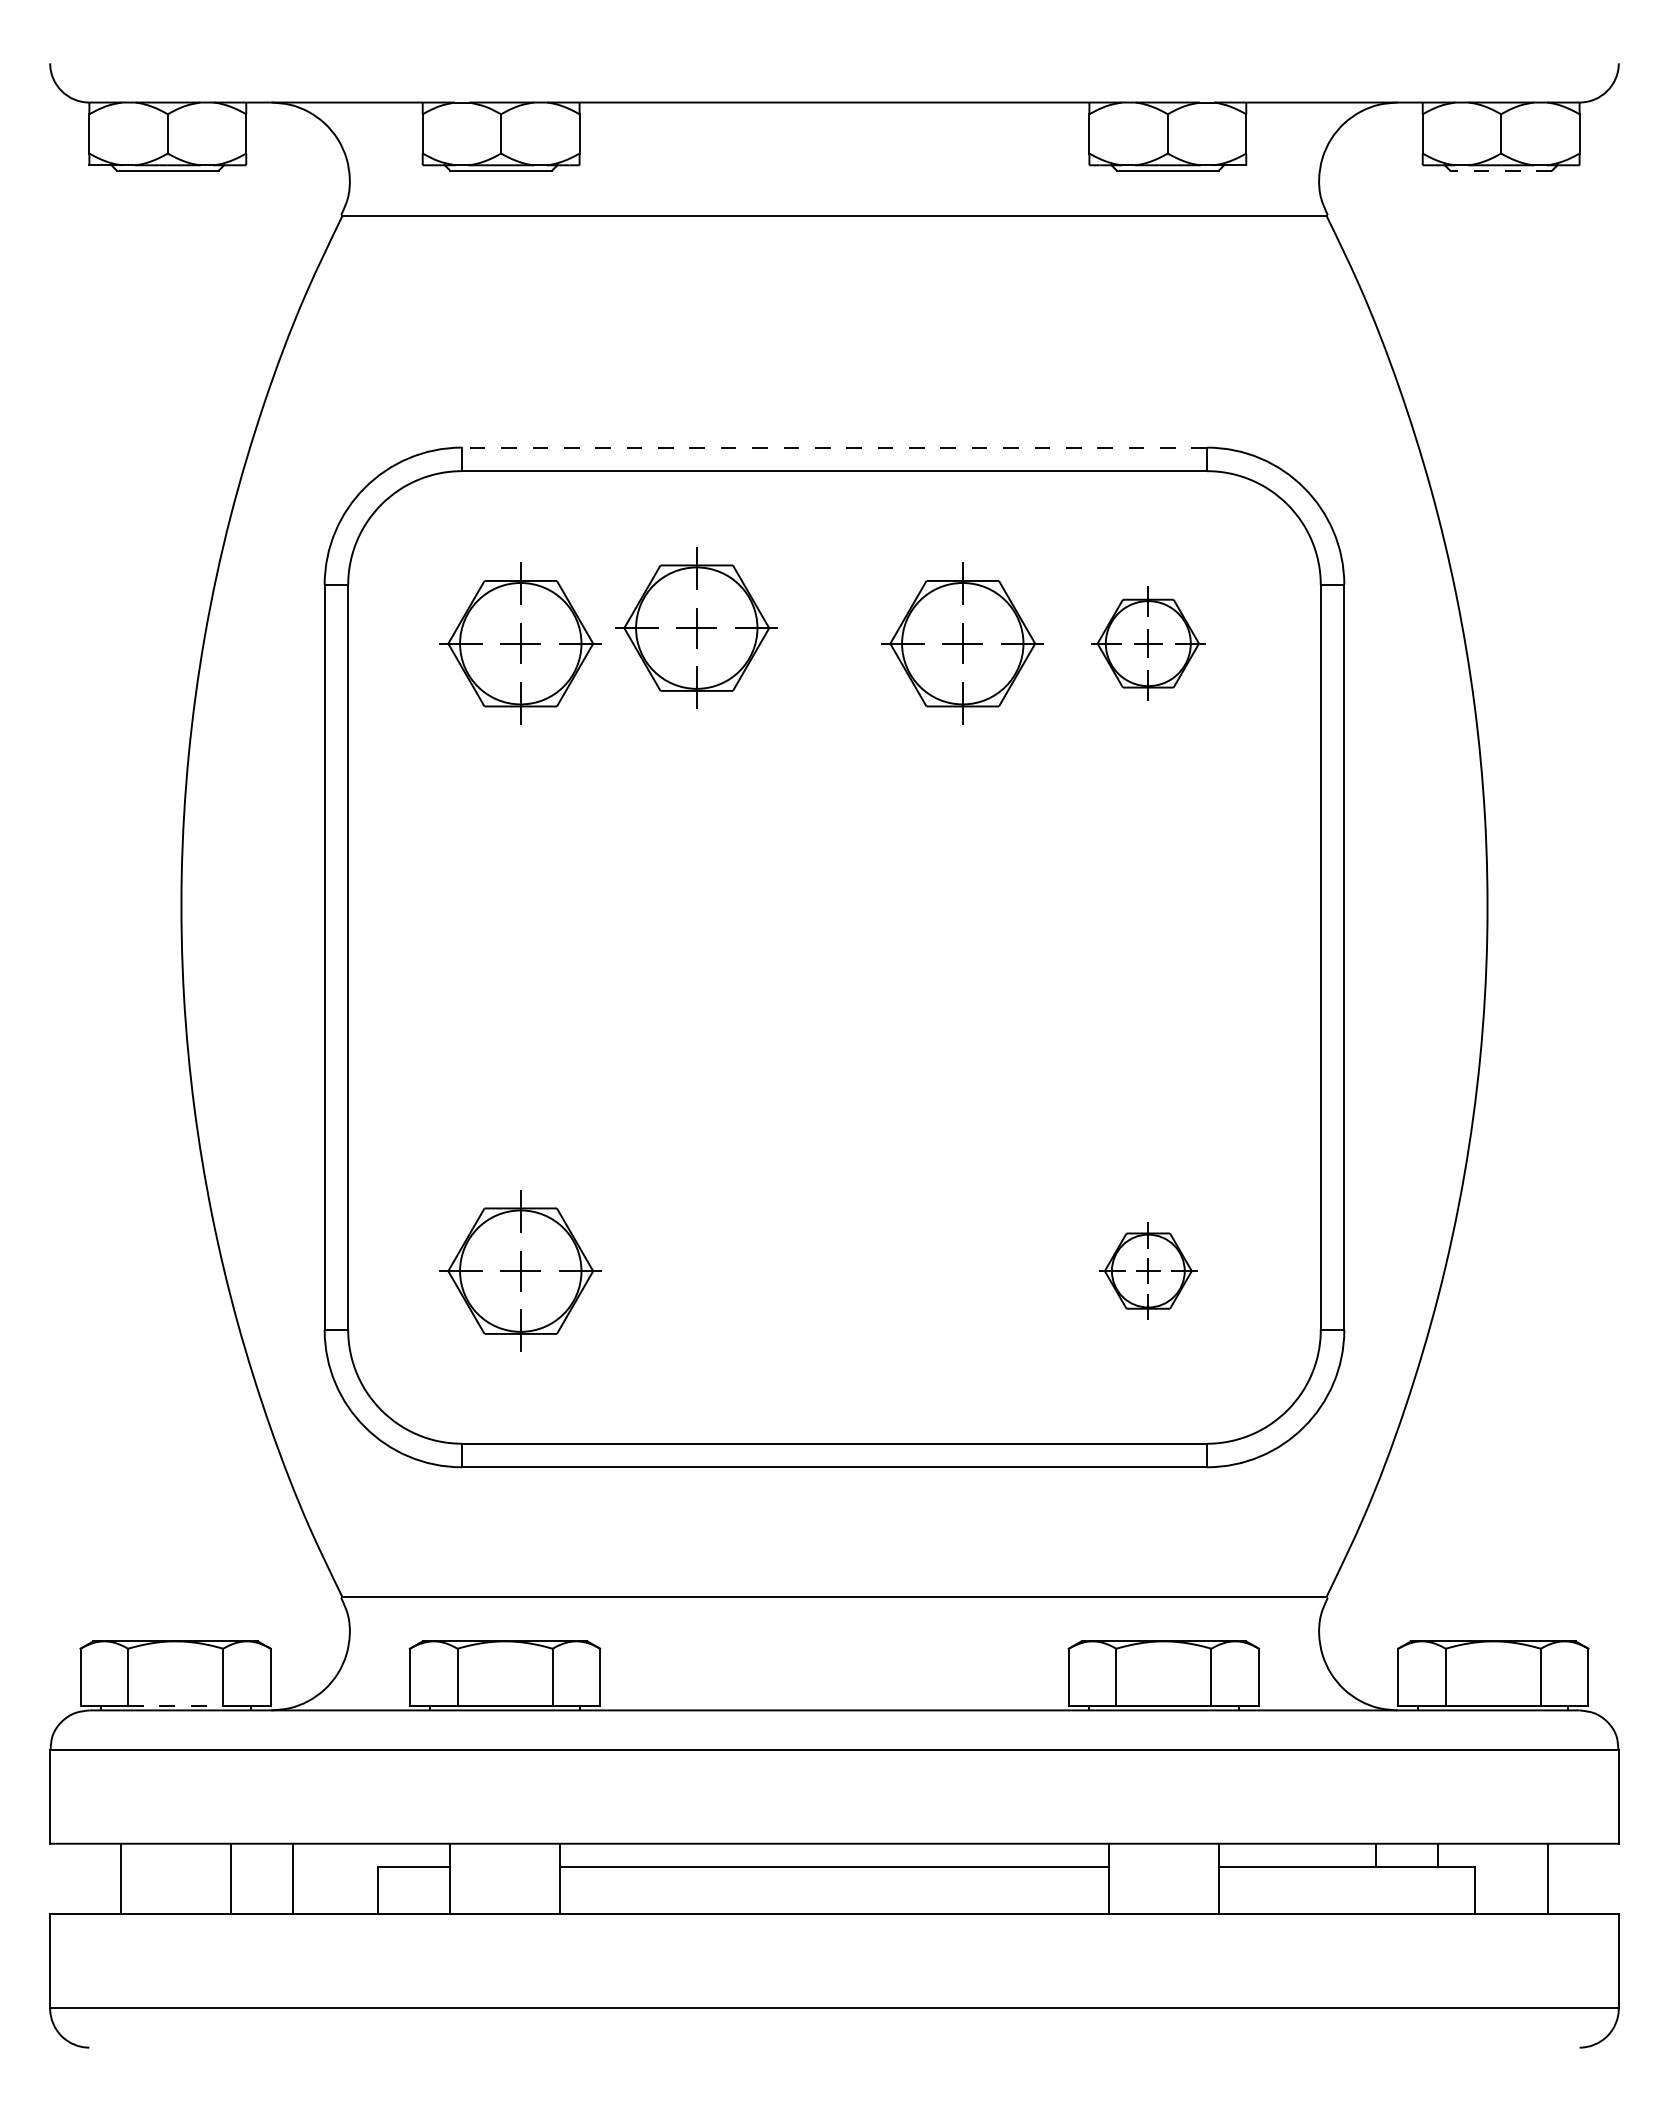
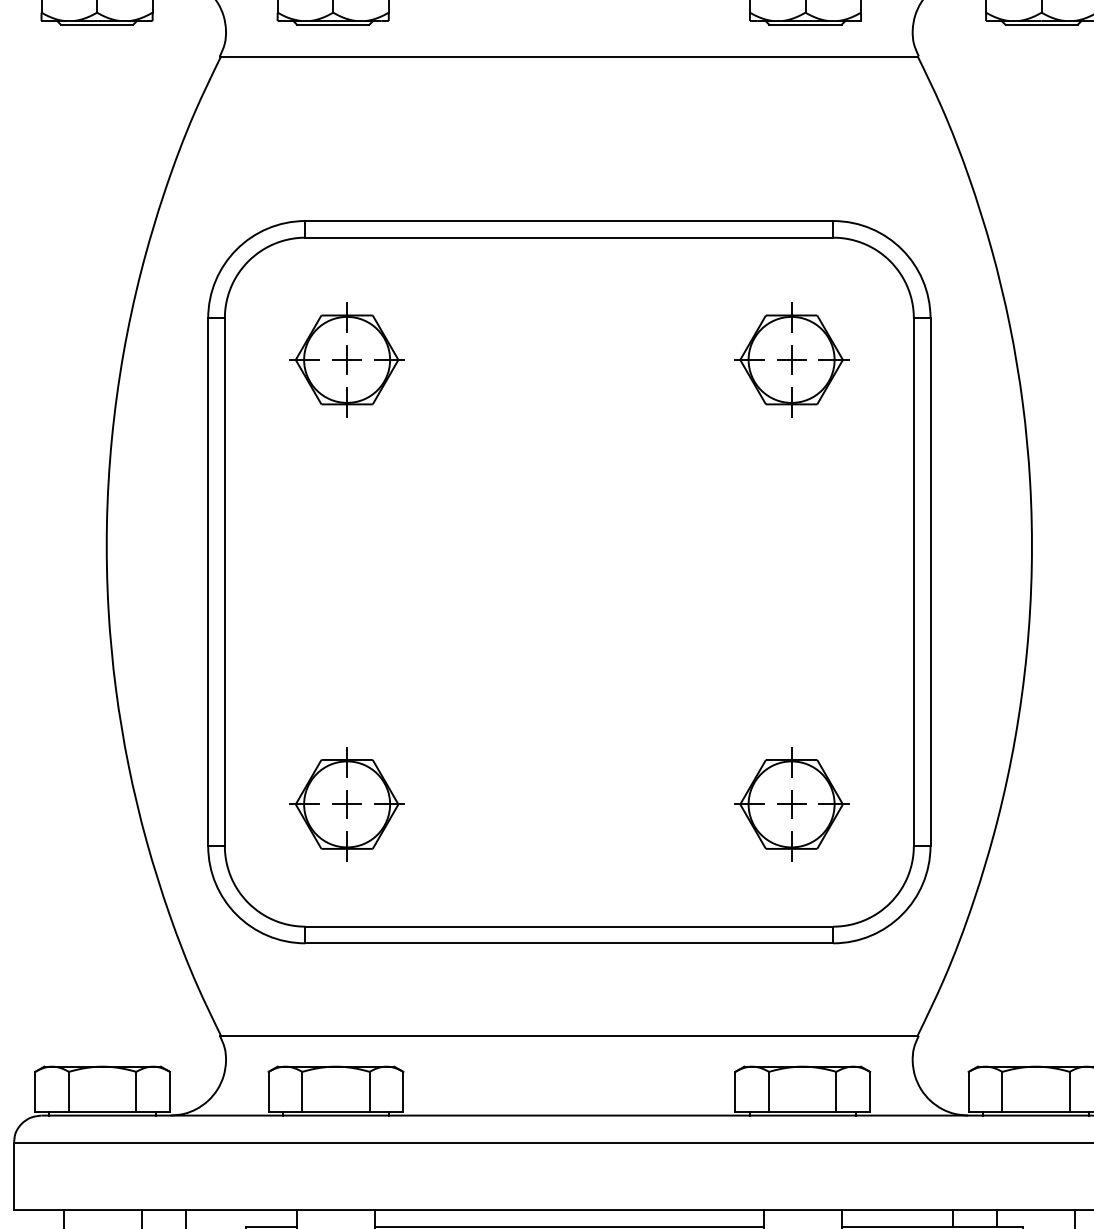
line: (1501, 170) -> (1041, 24), dashed -> solid
line: (834, 447) -> (569, 220), dashed -> solid
part: (696, 627) -> (471, 348), removed
part: (962, 643) -> (660, 359), removed
part: (1148, 643) -> (791, 359), size x1.43
part: (1148, 1270) -> (791, 803), size x1.67
line: (175, 1705) -> (102, 1112), dashed -> solid

